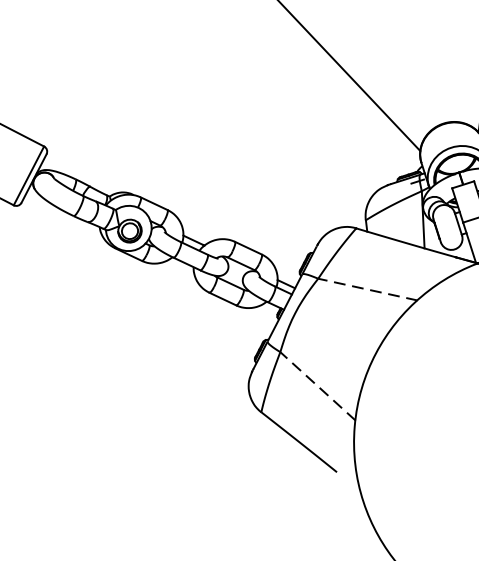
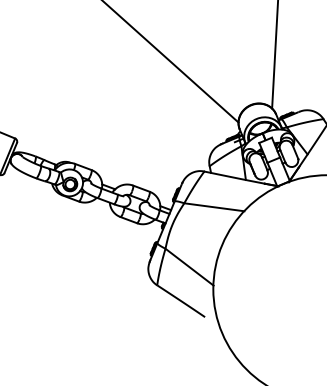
line: (366, 289) -> (213, 207), dashed -> solid
line: (318, 385) -> (189, 266), dashed -> solid

